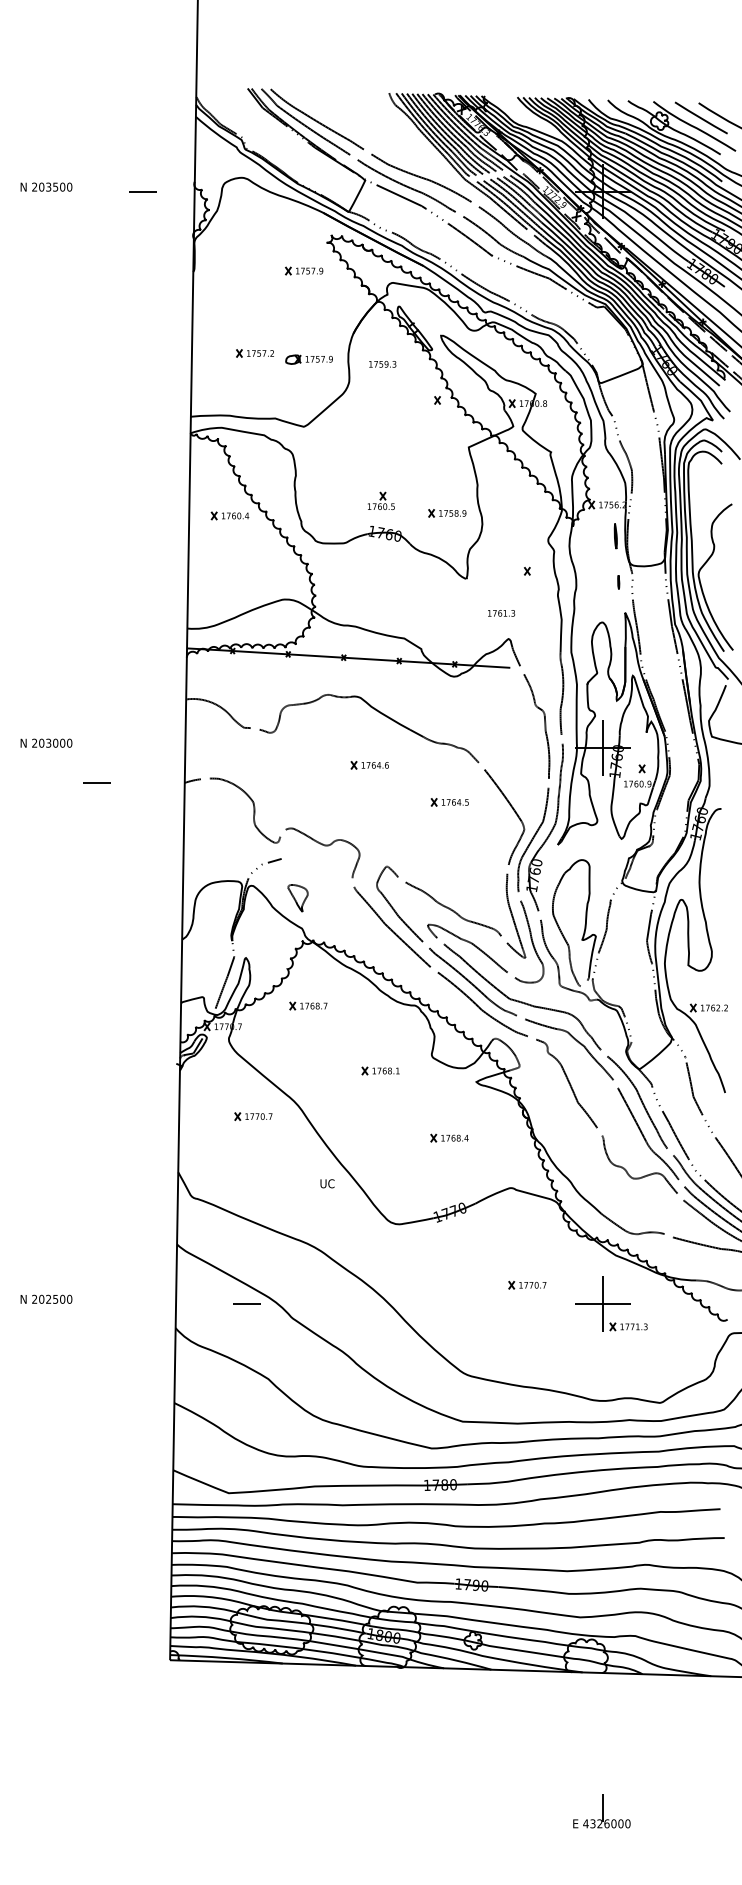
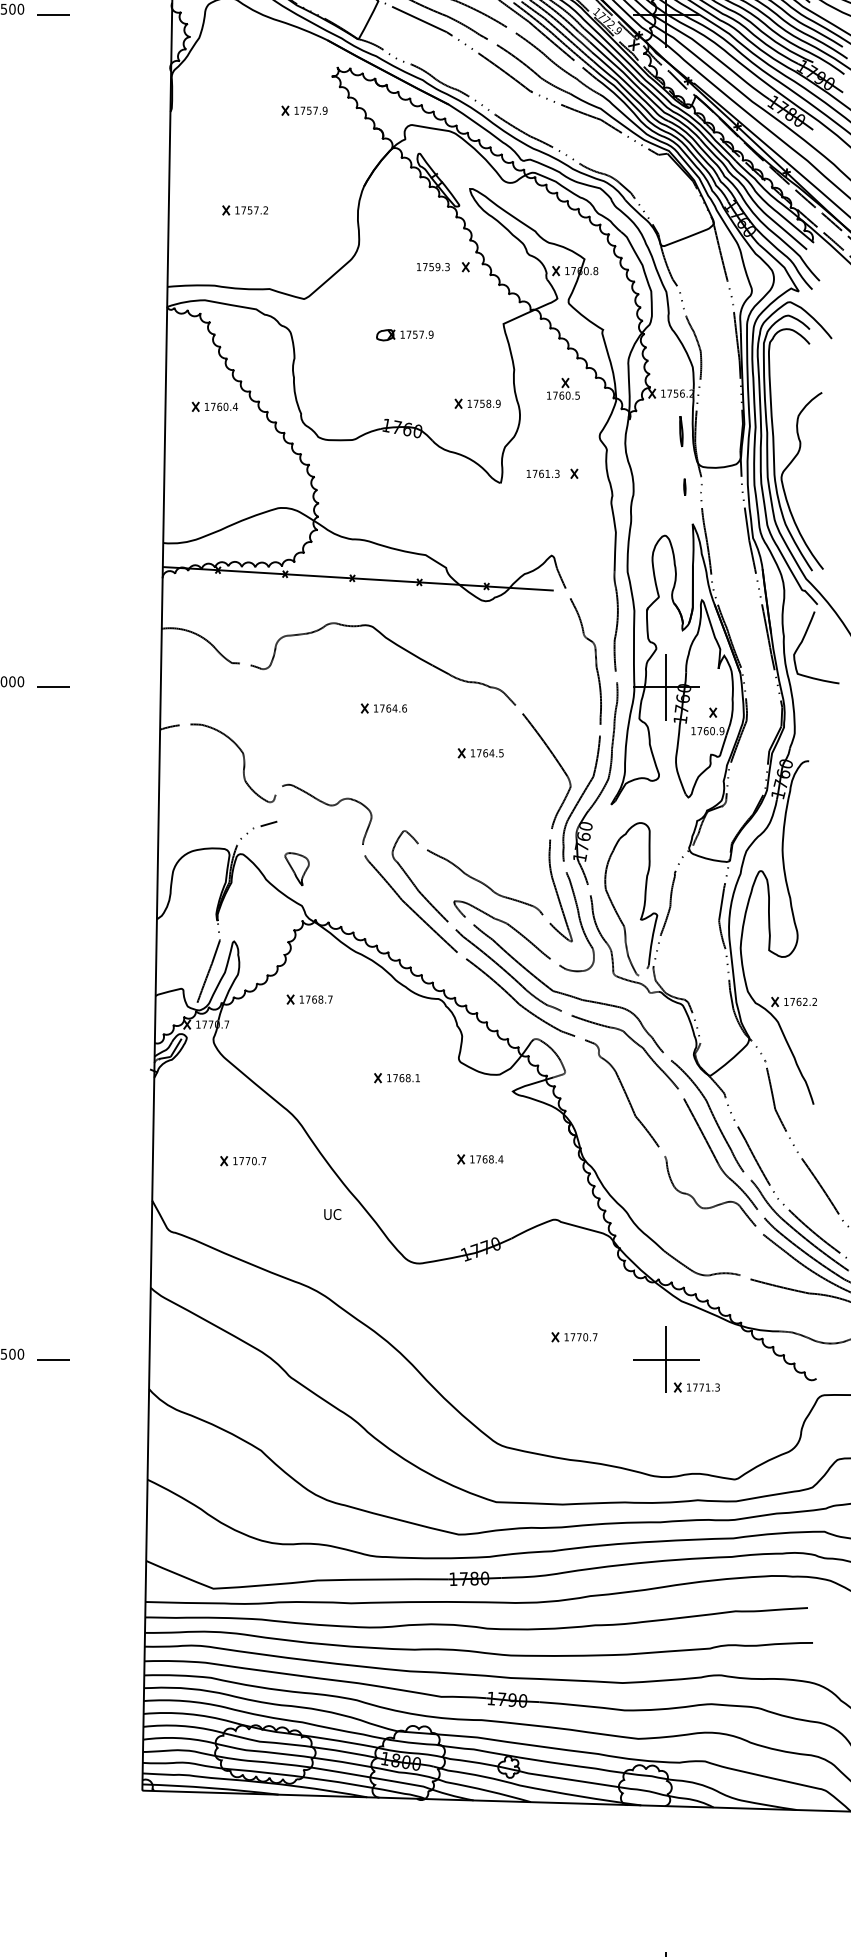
line: (142, 191) -> (53, 14), moved
part: (308, 359) -> (404, 334), moved
text: (382, 364) -> (433, 267), moved
part: (381, 500) -> (563, 388), moved
text: (501, 613) -> (543, 474), moved
line: (96, 782) -> (53, 686), moved
part: (253, 1116) -> (243, 1160), moved
line: (246, 1303) -> (53, 1359), moved

